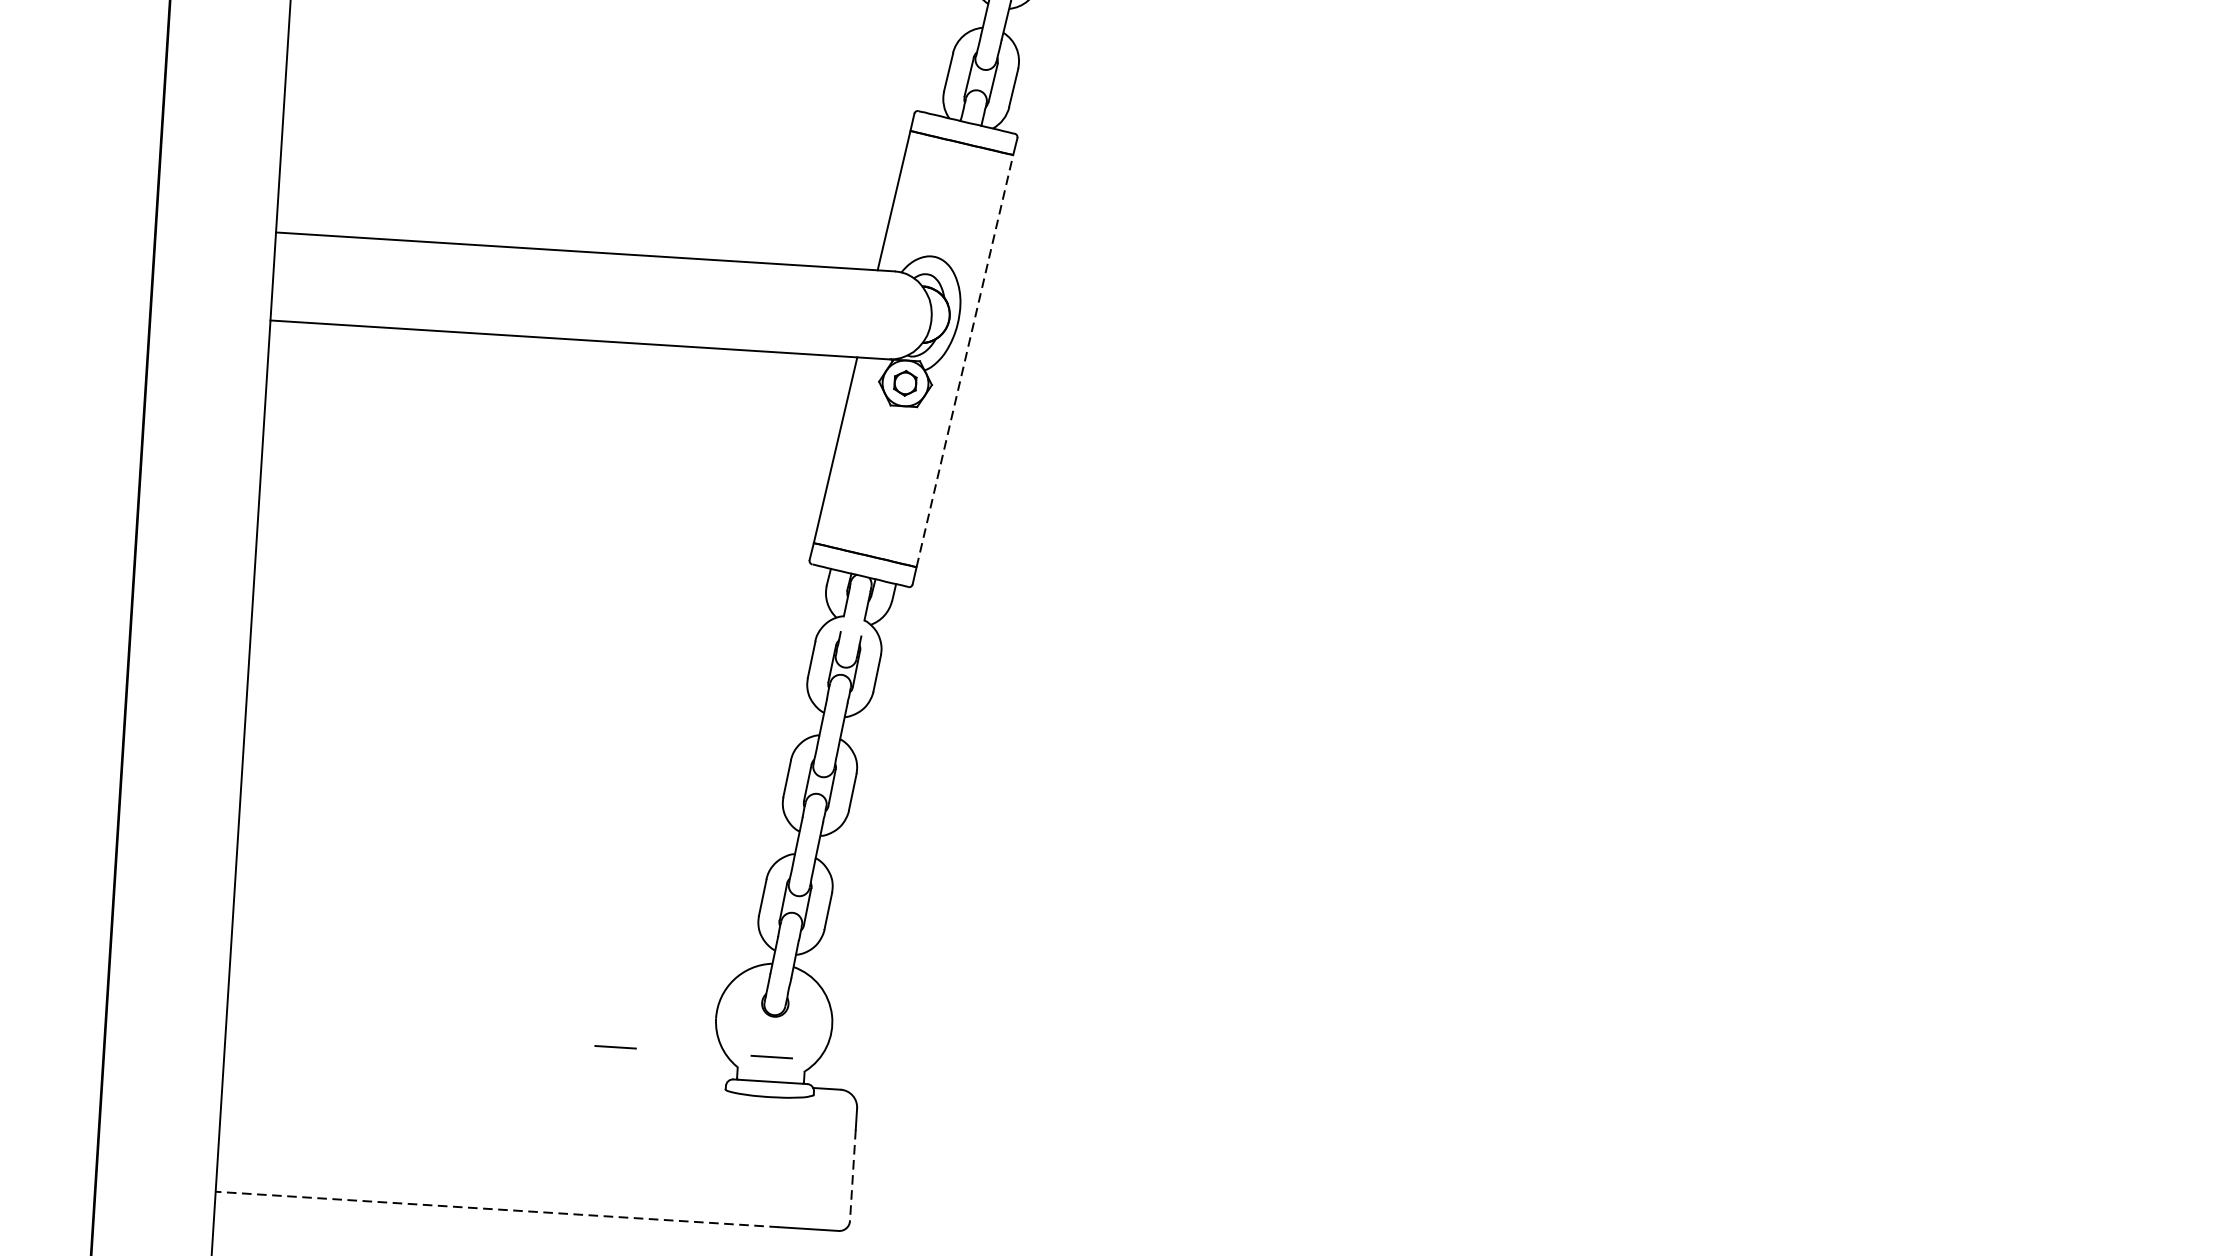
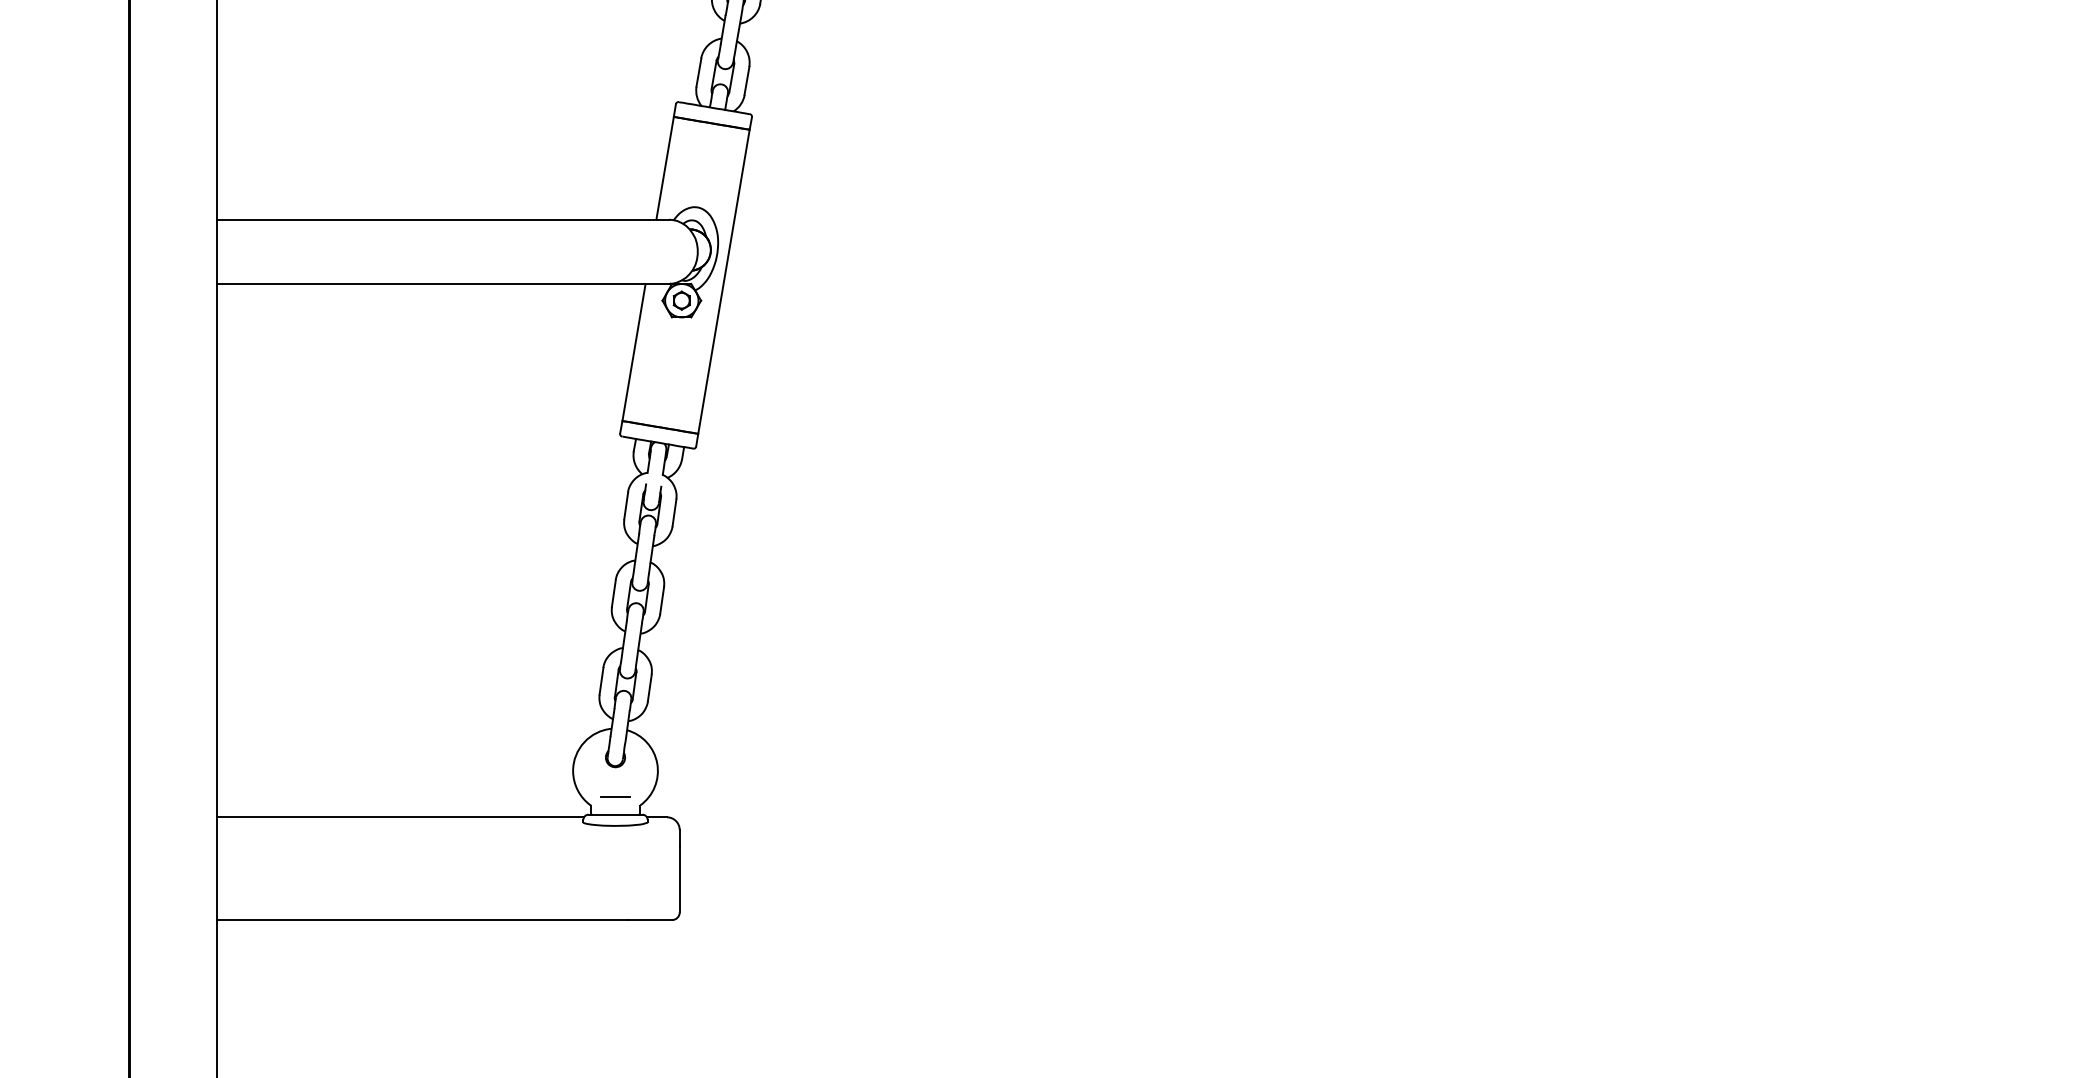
line: (965, 360) -> (724, 281), dashed -> solid
line: (615, 1046) -> (501, 796), removed
line: (475, 1067) -> (400, 817), added
line: (852, 1176) -> (679, 879), dashed -> solid
line: (496, 1210) -> (422, 920), dashed -> solid

